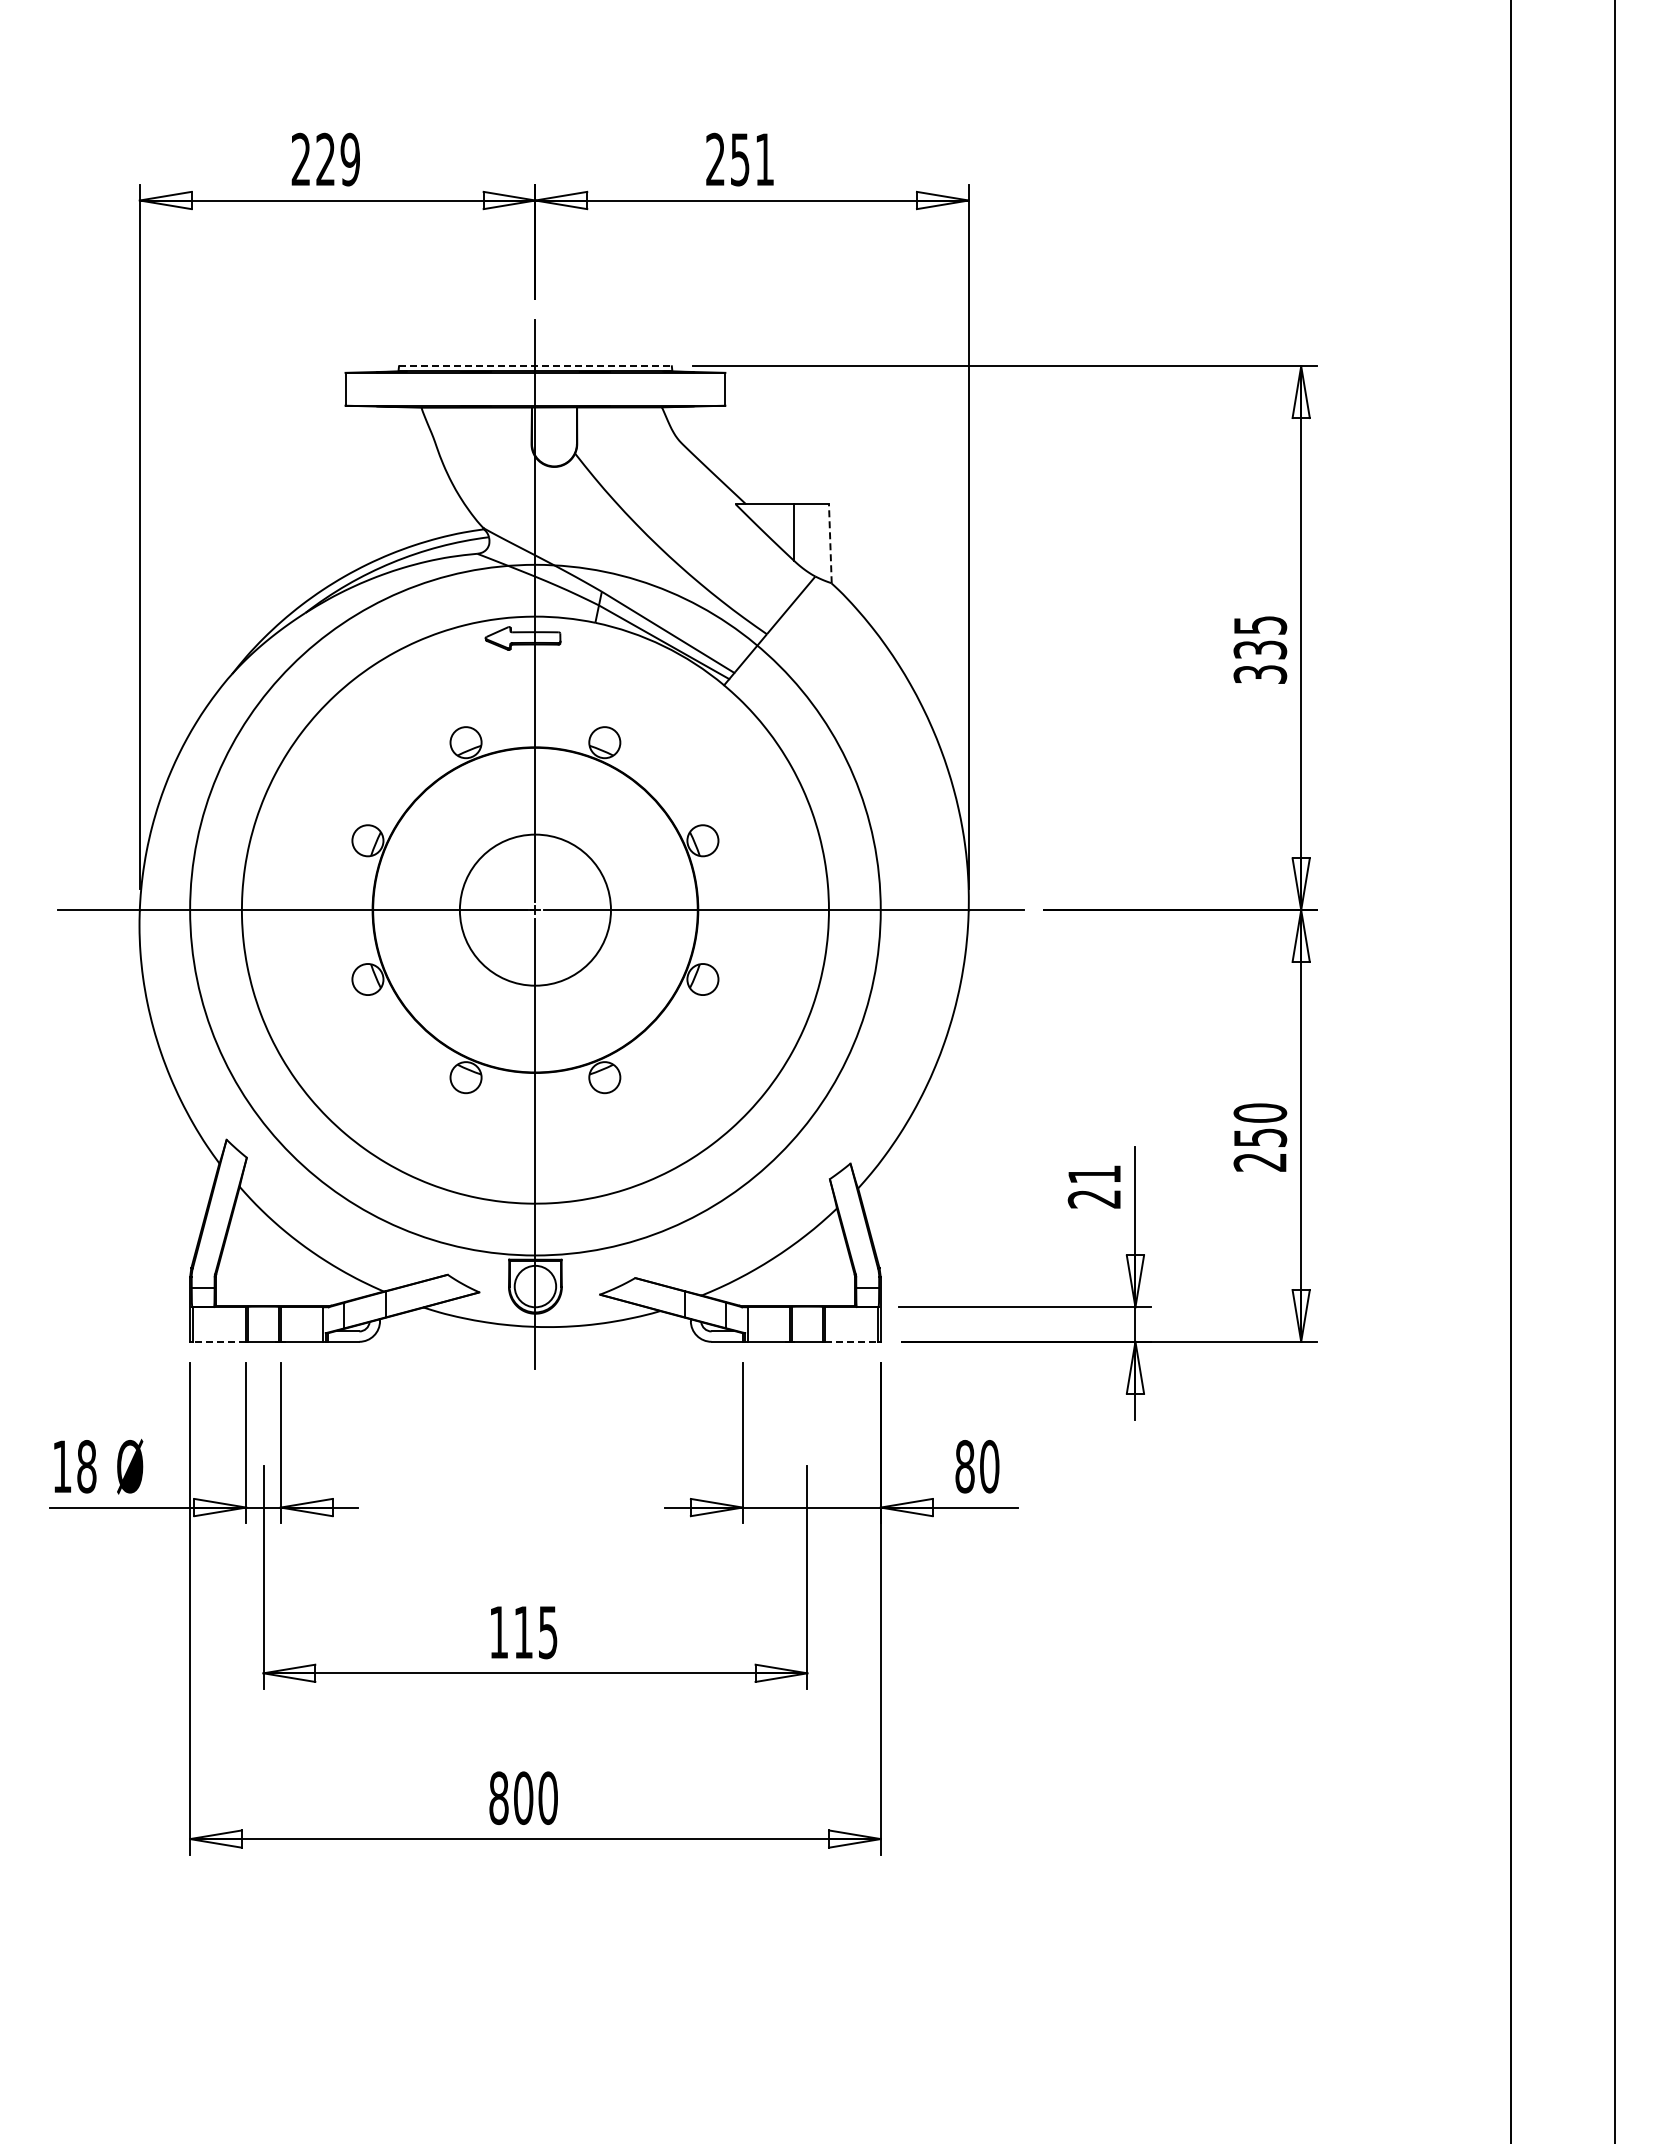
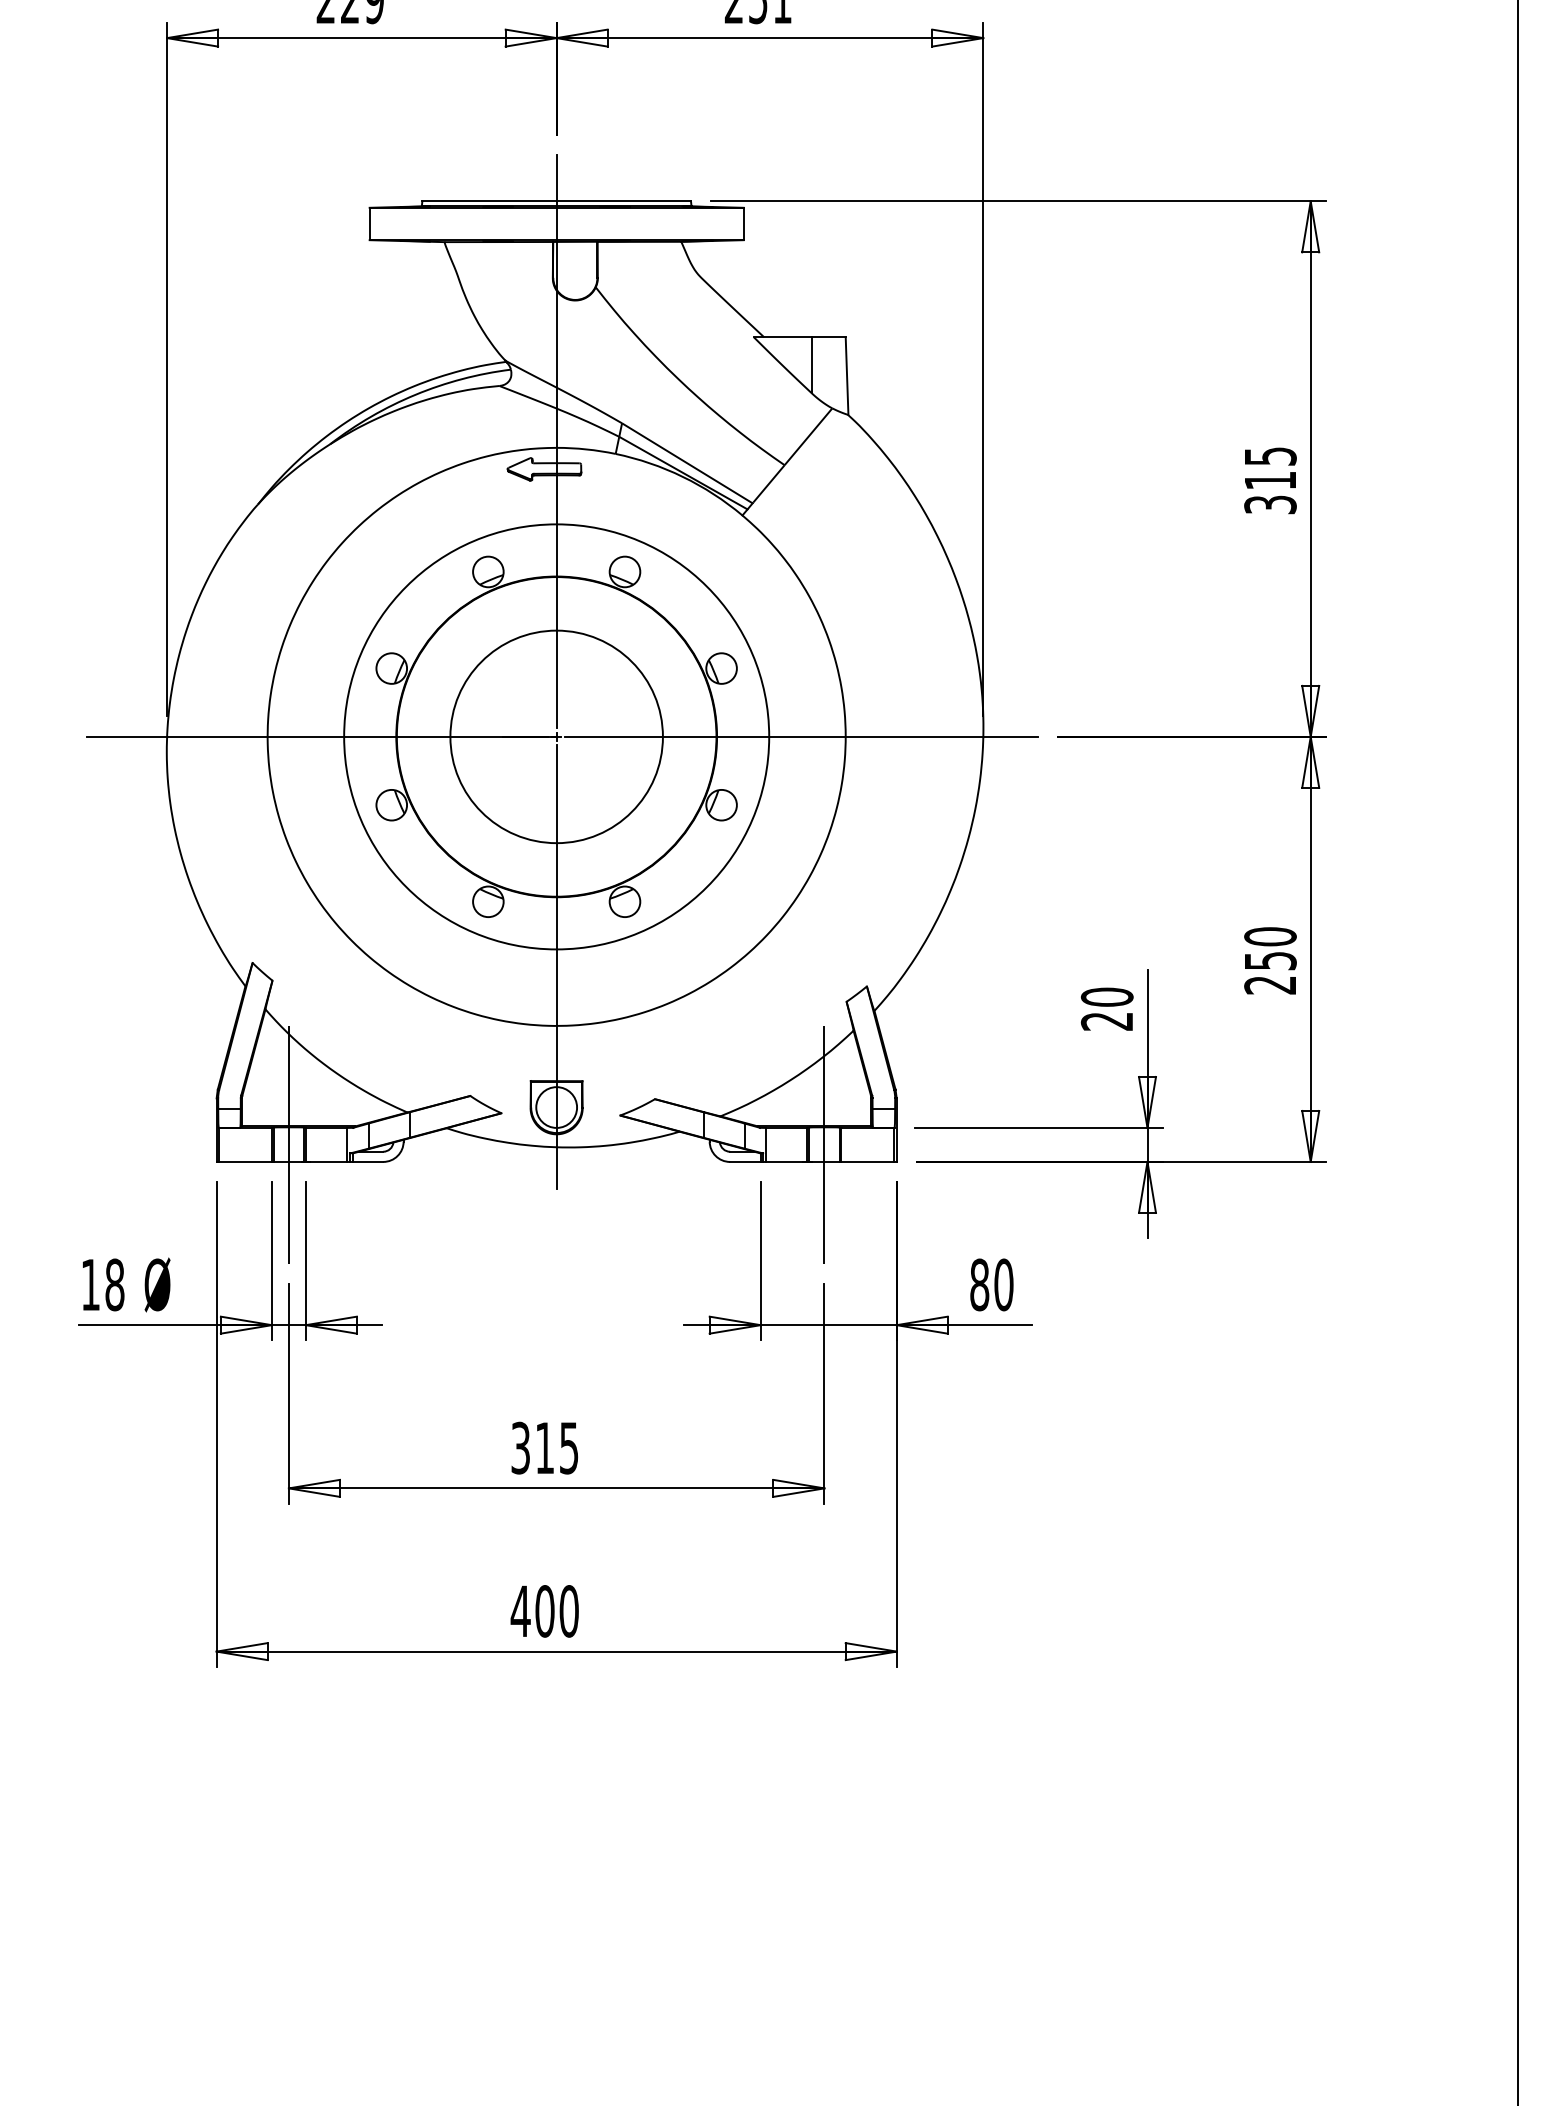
line: (535, 366) -> (556, 201), dashed -> solid
line: (830, 543) -> (847, 375), dashed -> solid
text: (1260, 649) -> (1270, 480), 335 -> 315
circle: (535, 909) -> (556, 736), size x0.62
circle: (535, 910) -> (556, 737), size x1.43
text: (1094, 1174) -> (1107, 997), 21 -> 20
line: (263, 1324) -> (288, 1144), added
line: (807, 1324) -> (824, 1144), added
line: (219, 1341) -> (245, 1161), dashed -> solid
line: (851, 1341) -> (867, 1161), dashed -> solid
text: (498, 1632) -> (520, 1448), 115 -> 315
text: (498, 1798) -> (520, 1611), 800 -> 400

